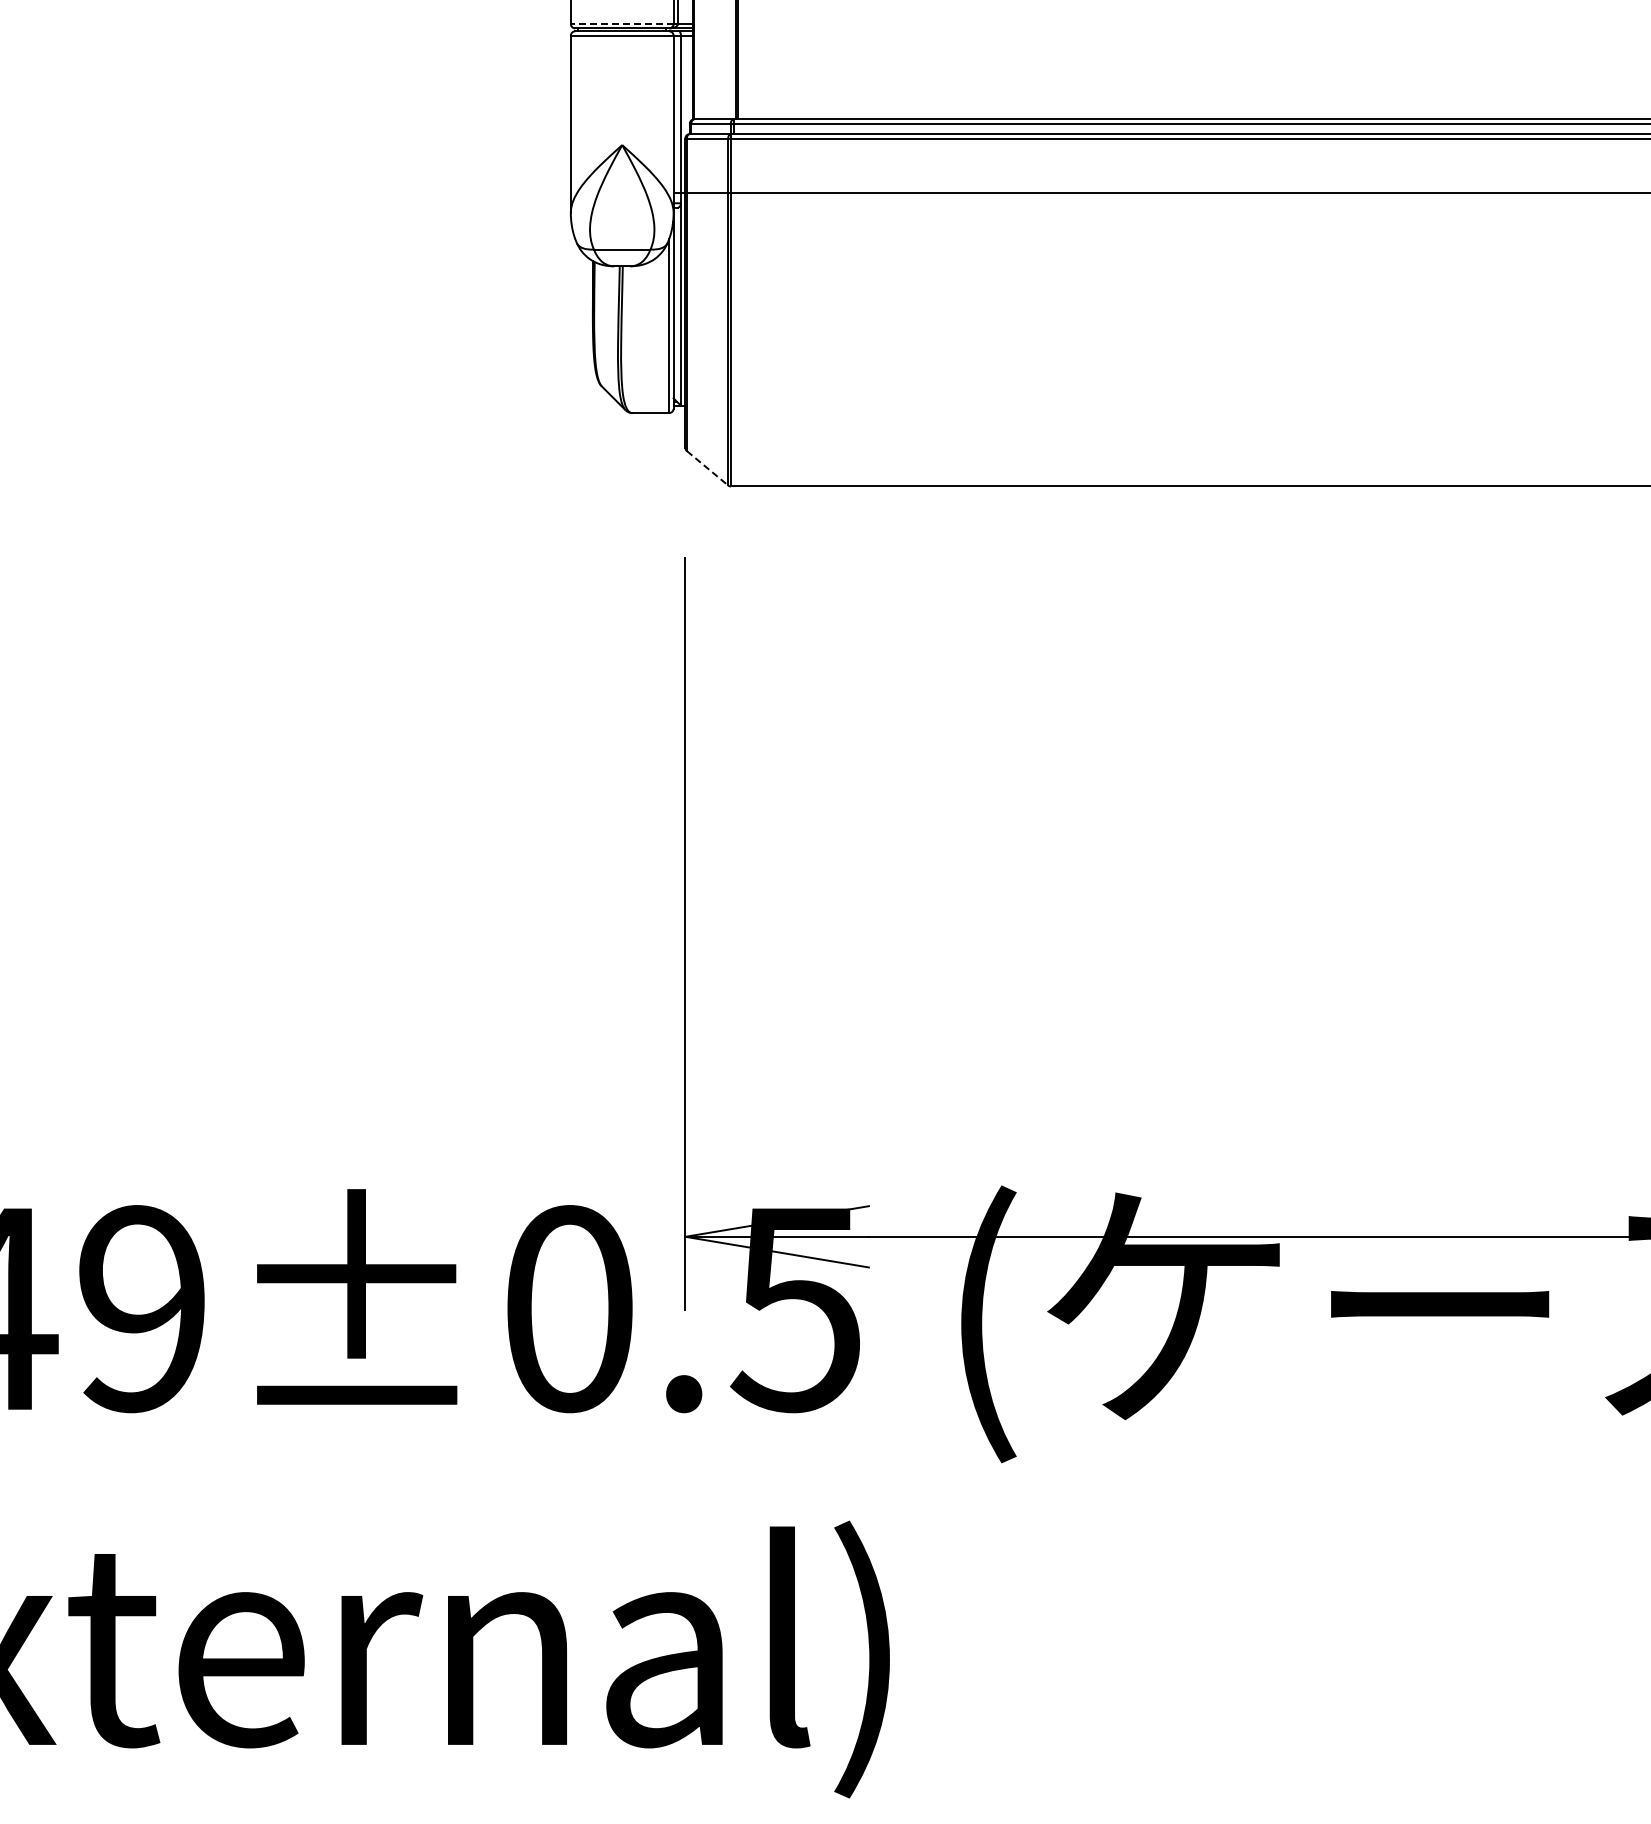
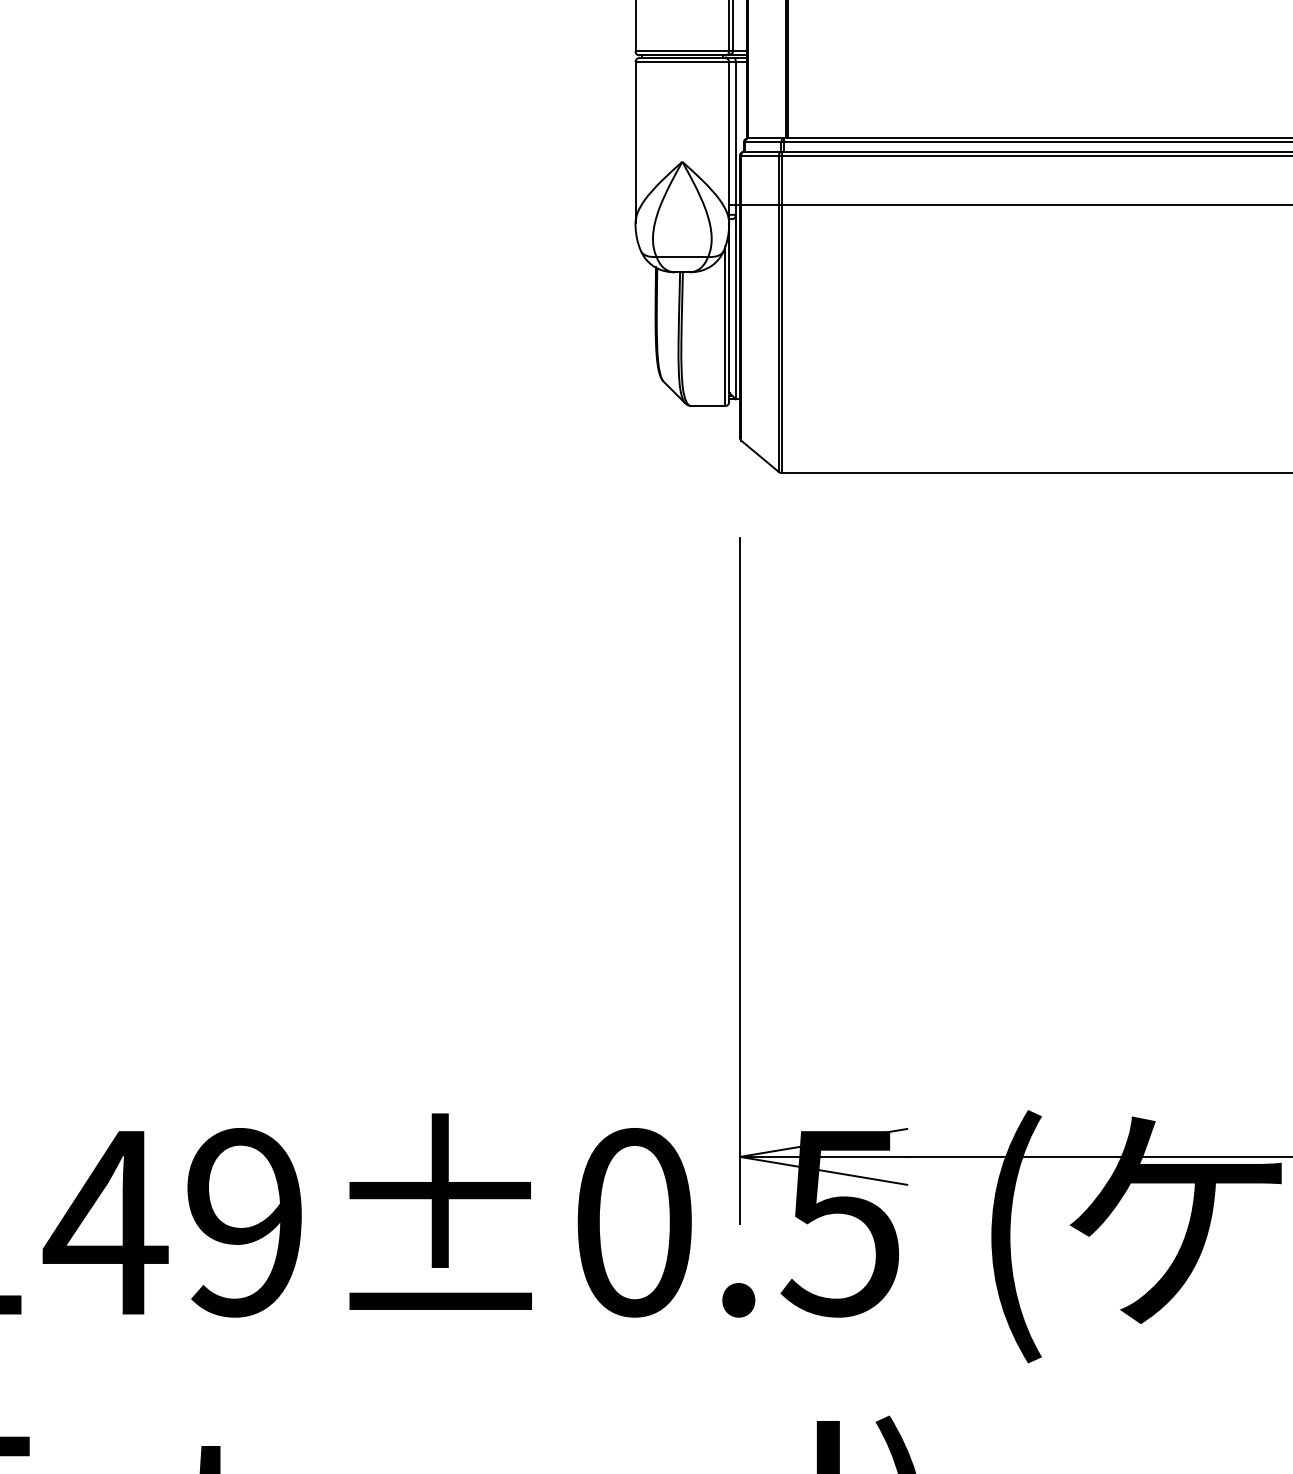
line: (621, 23) -> (681, 50), dashed -> solid
line: (707, 468) -> (760, 456), dashed -> solid

